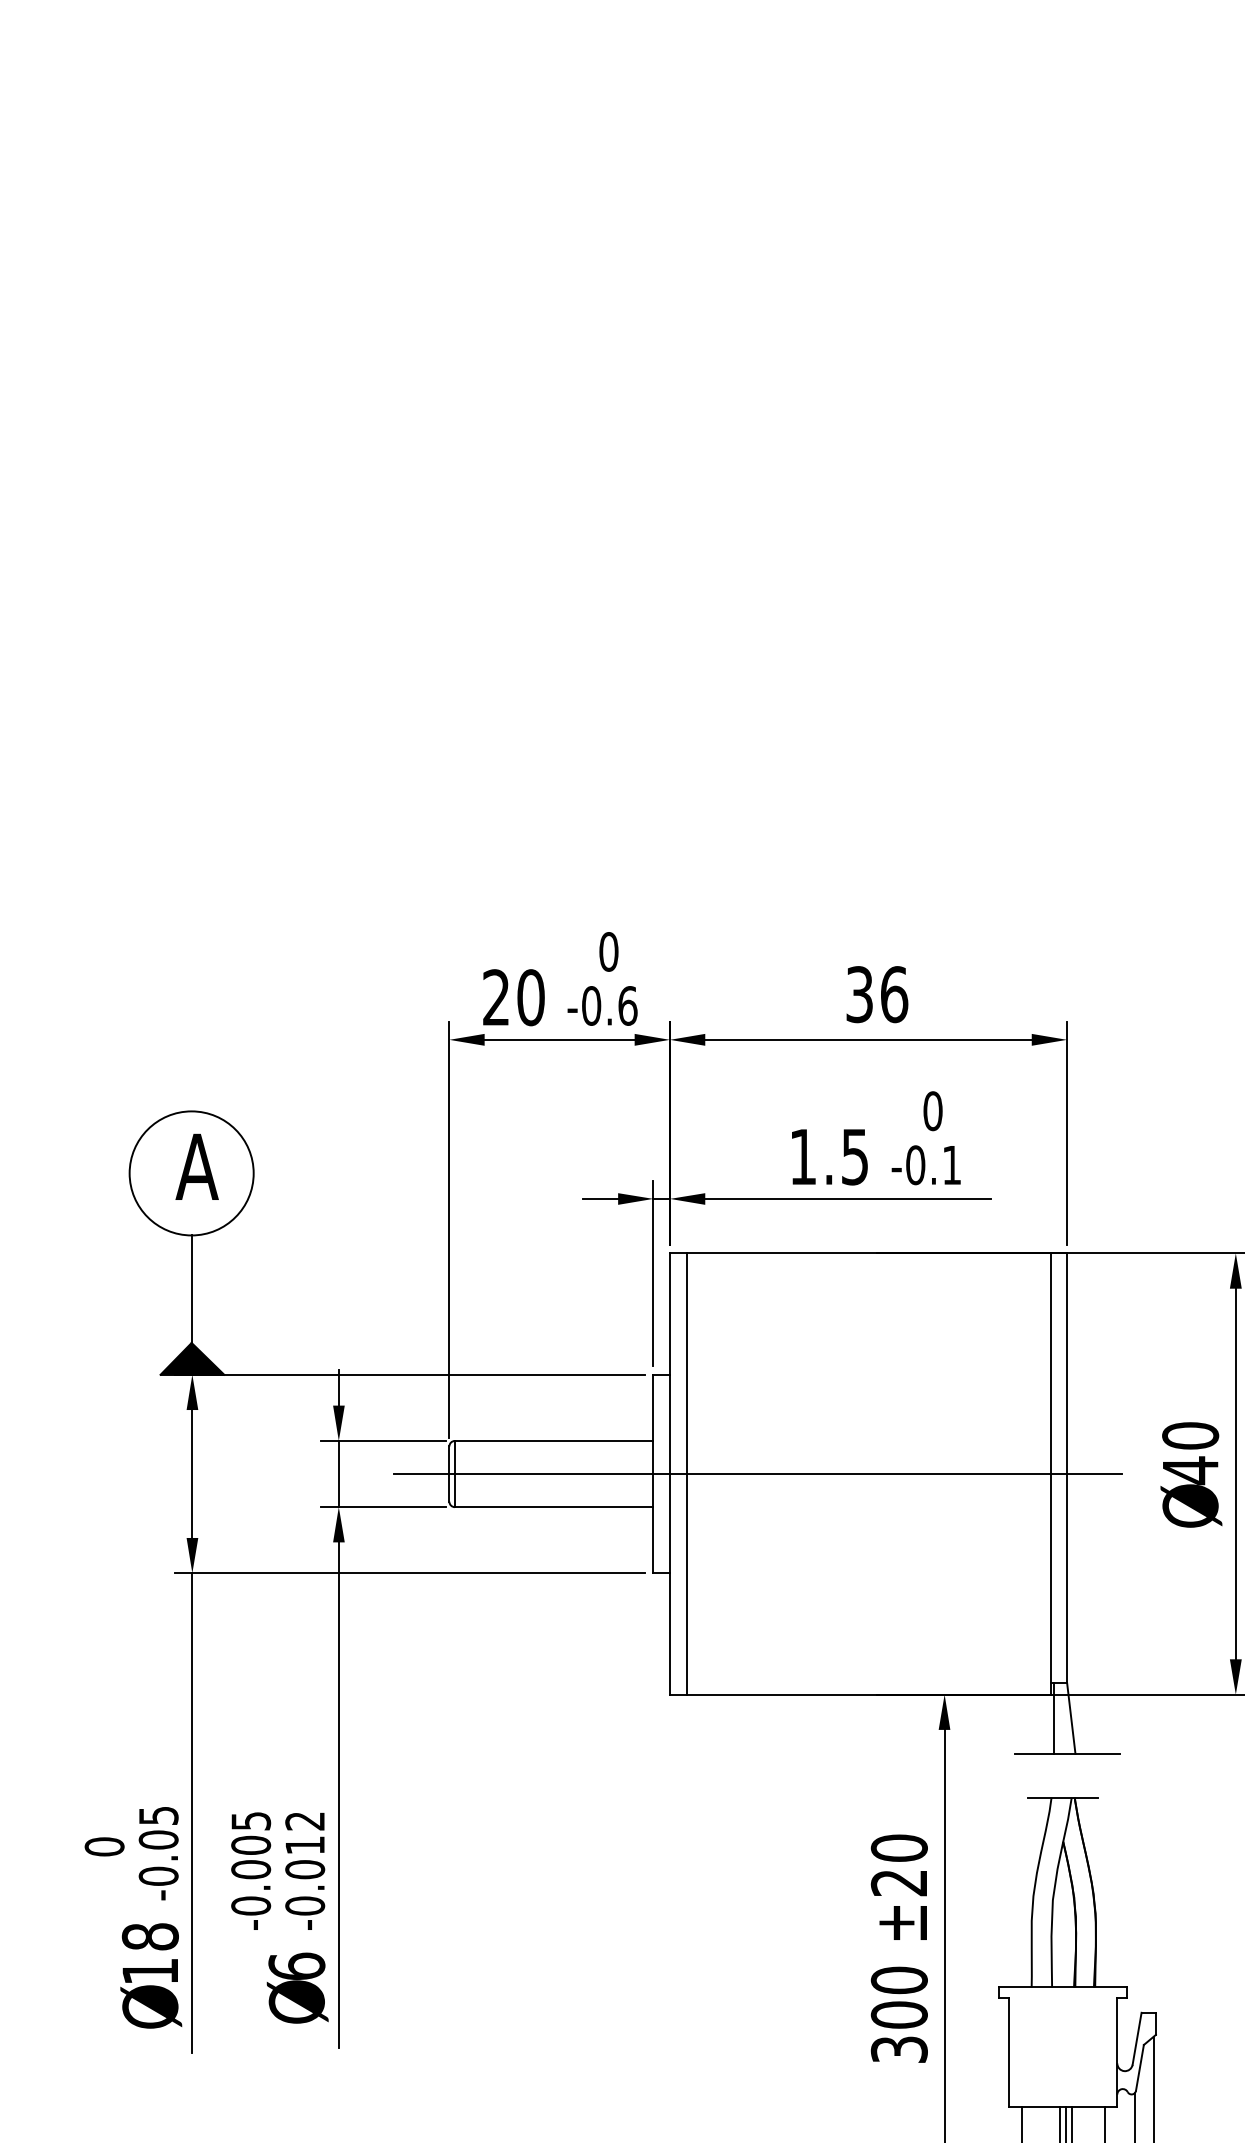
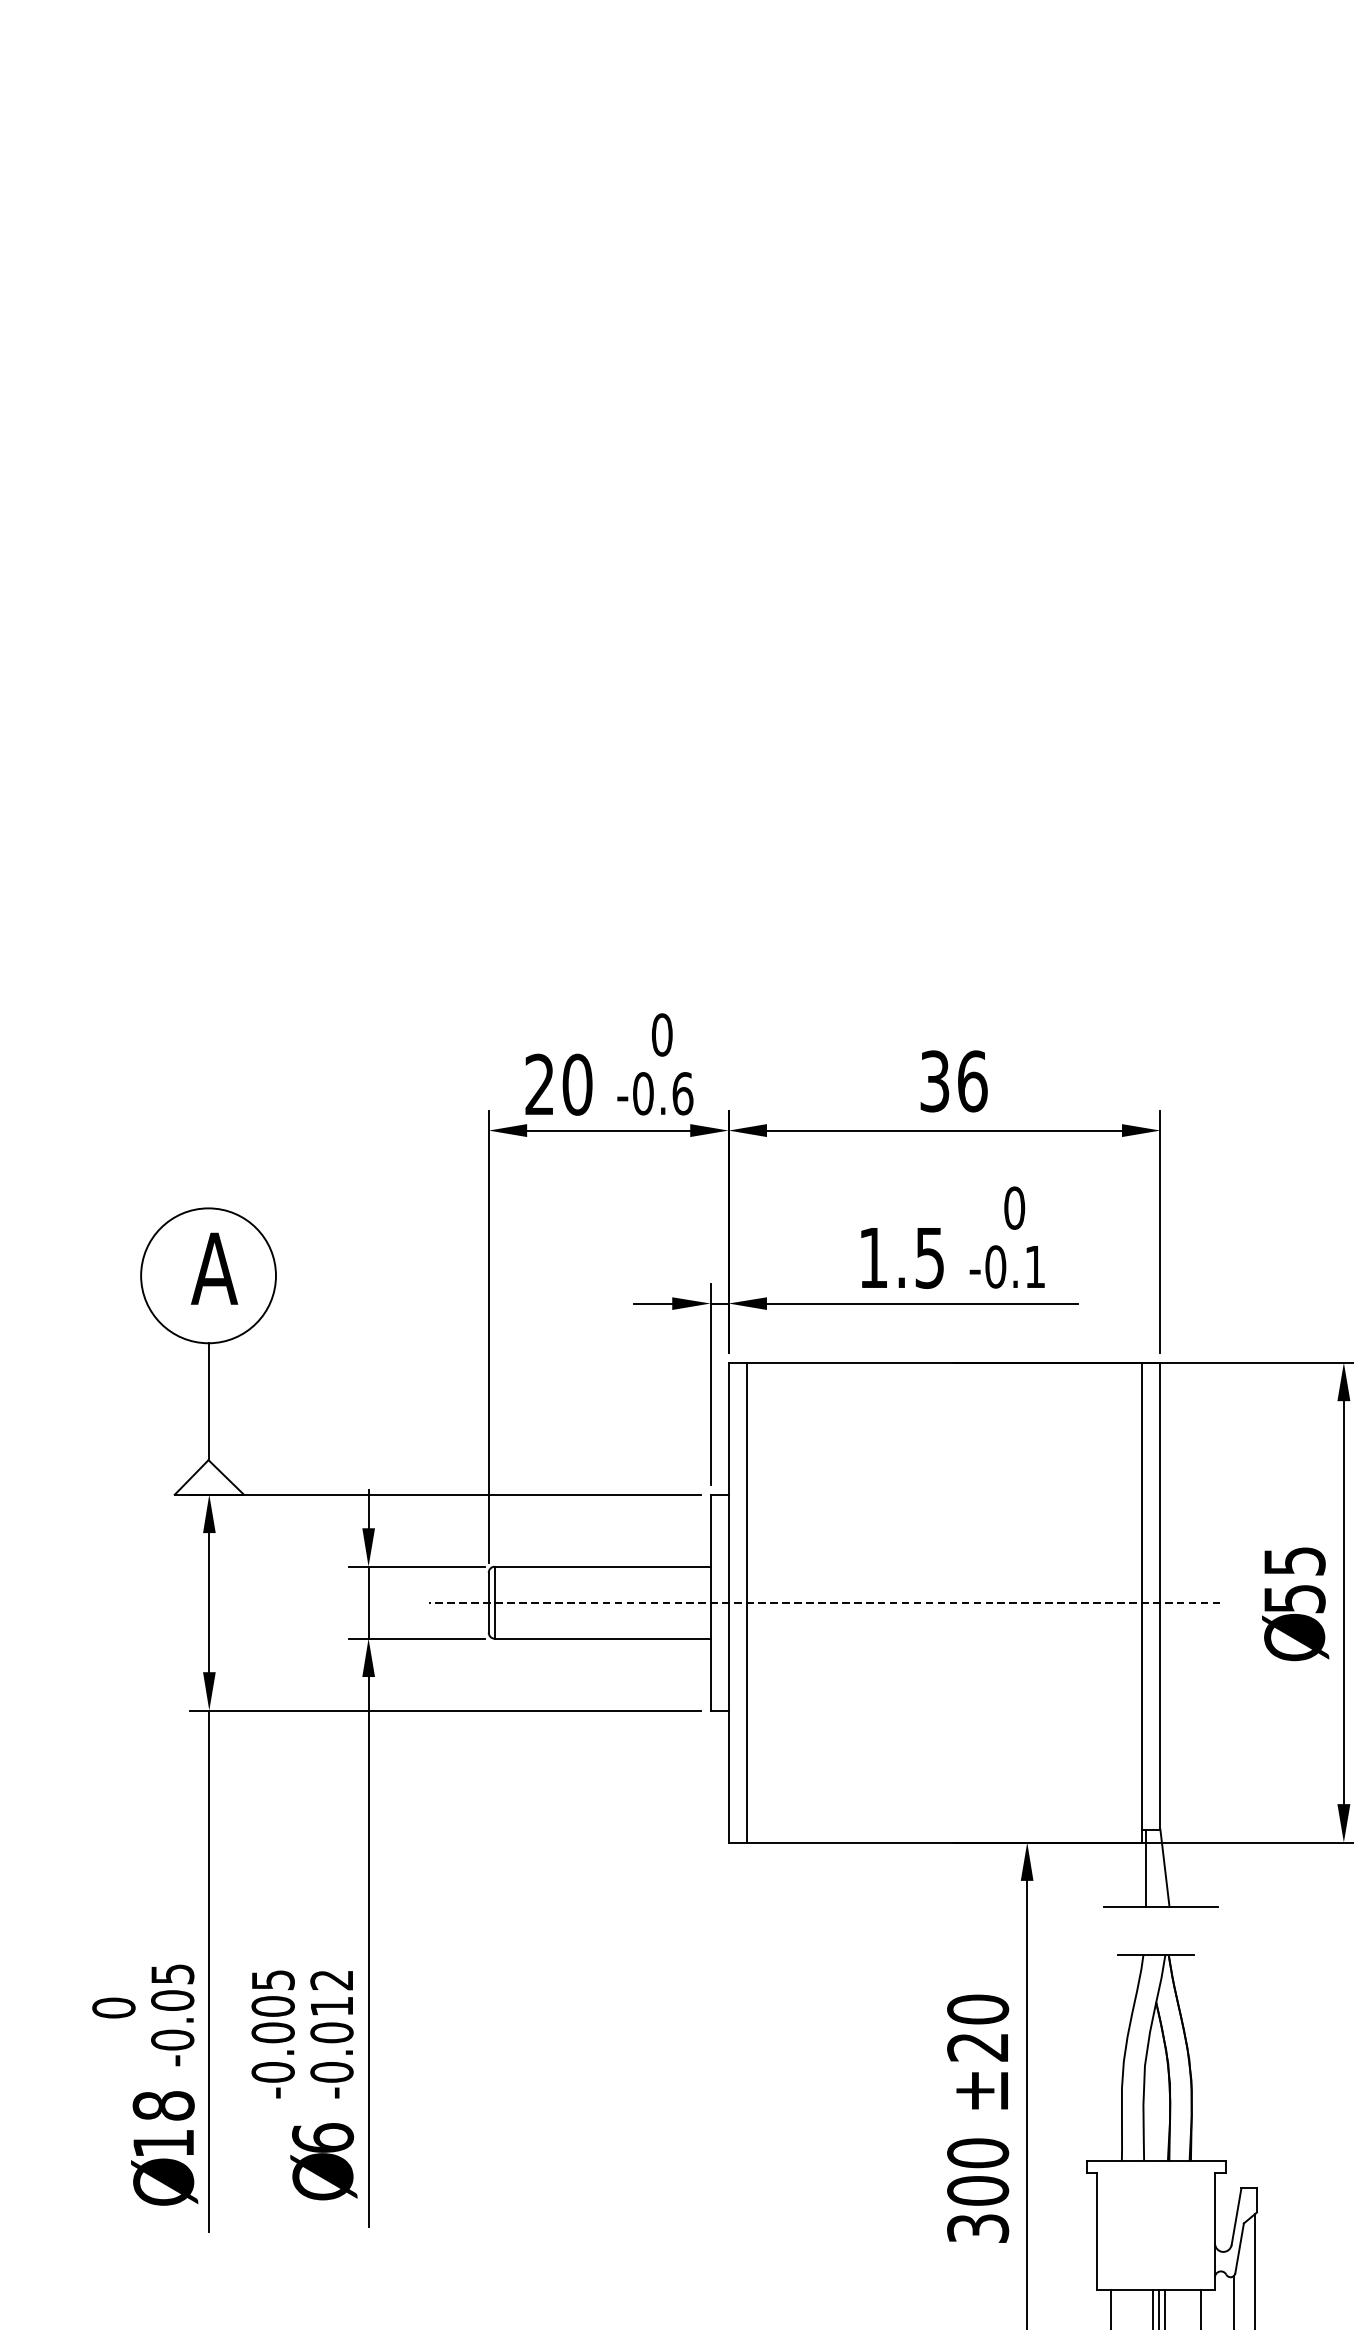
fill: (192, 1358) -> (209, 1477), removed
text: (1190, 1453) -> (1294, 1580), 40 -> 55
line: (757, 1474) -> (823, 1603), solid -> dashed

